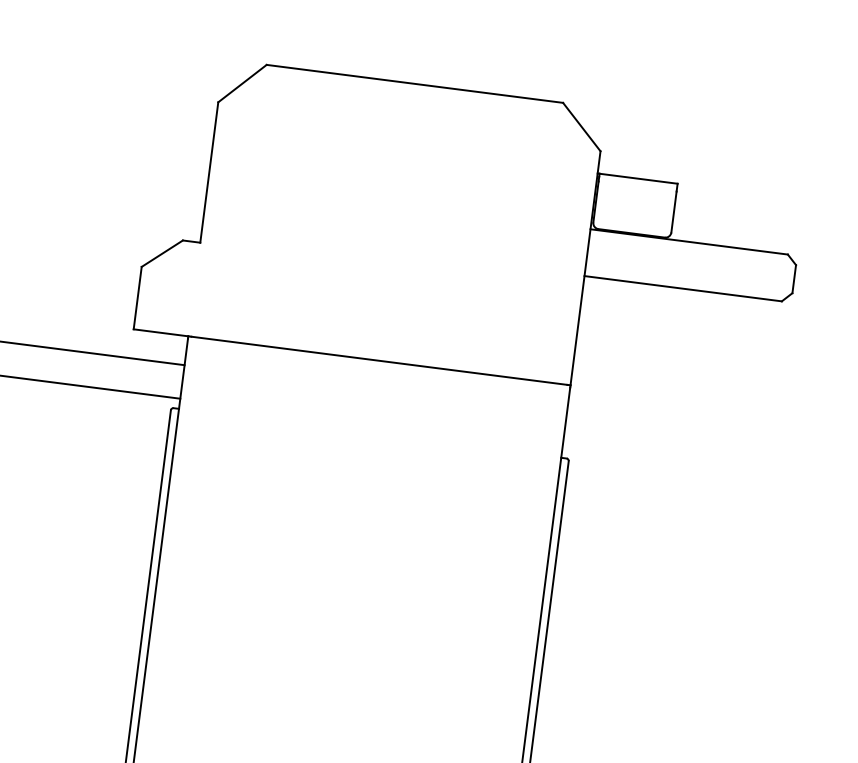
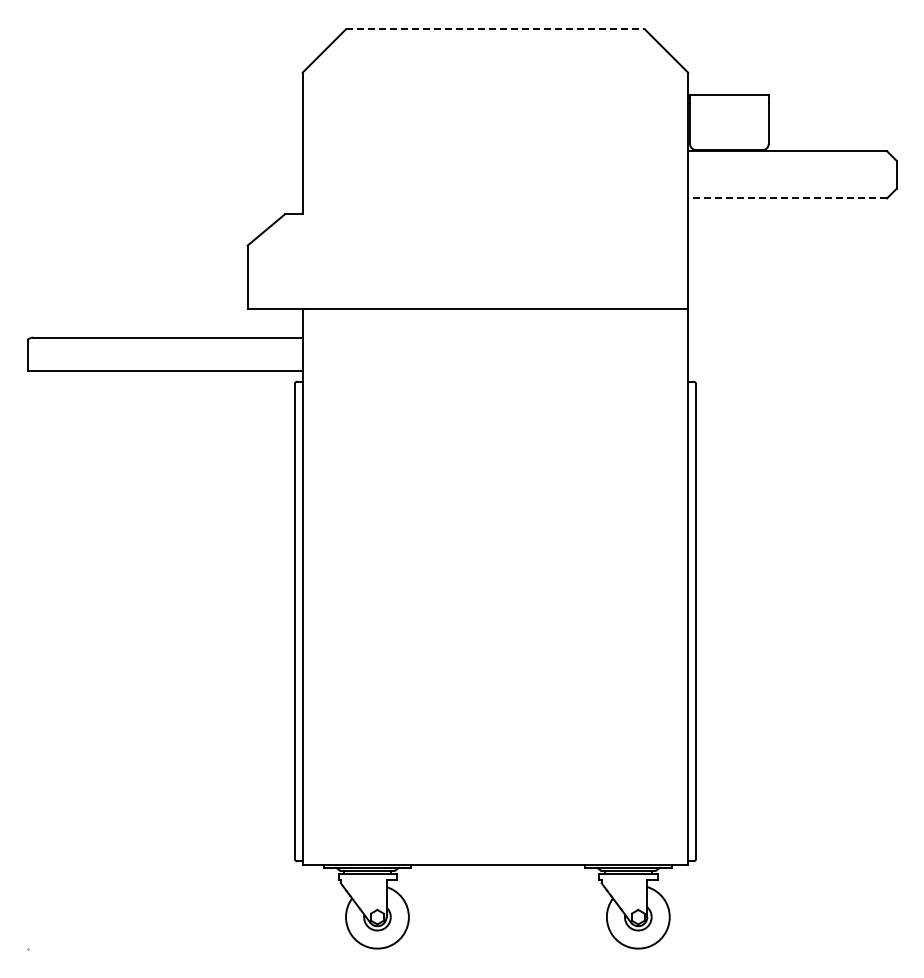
line: (414, 84) -> (495, 29), solid -> dashed
line: (683, 288) -> (787, 198), solid -> dashed

